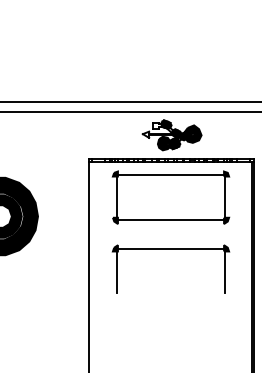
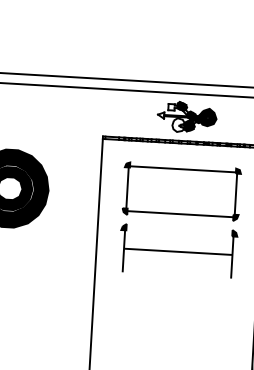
fill: (163, 143) -> (178, 125), removed
part: (170, 197) -> (181, 191), moved
line: (170, 248) -> (177, 251), moved

